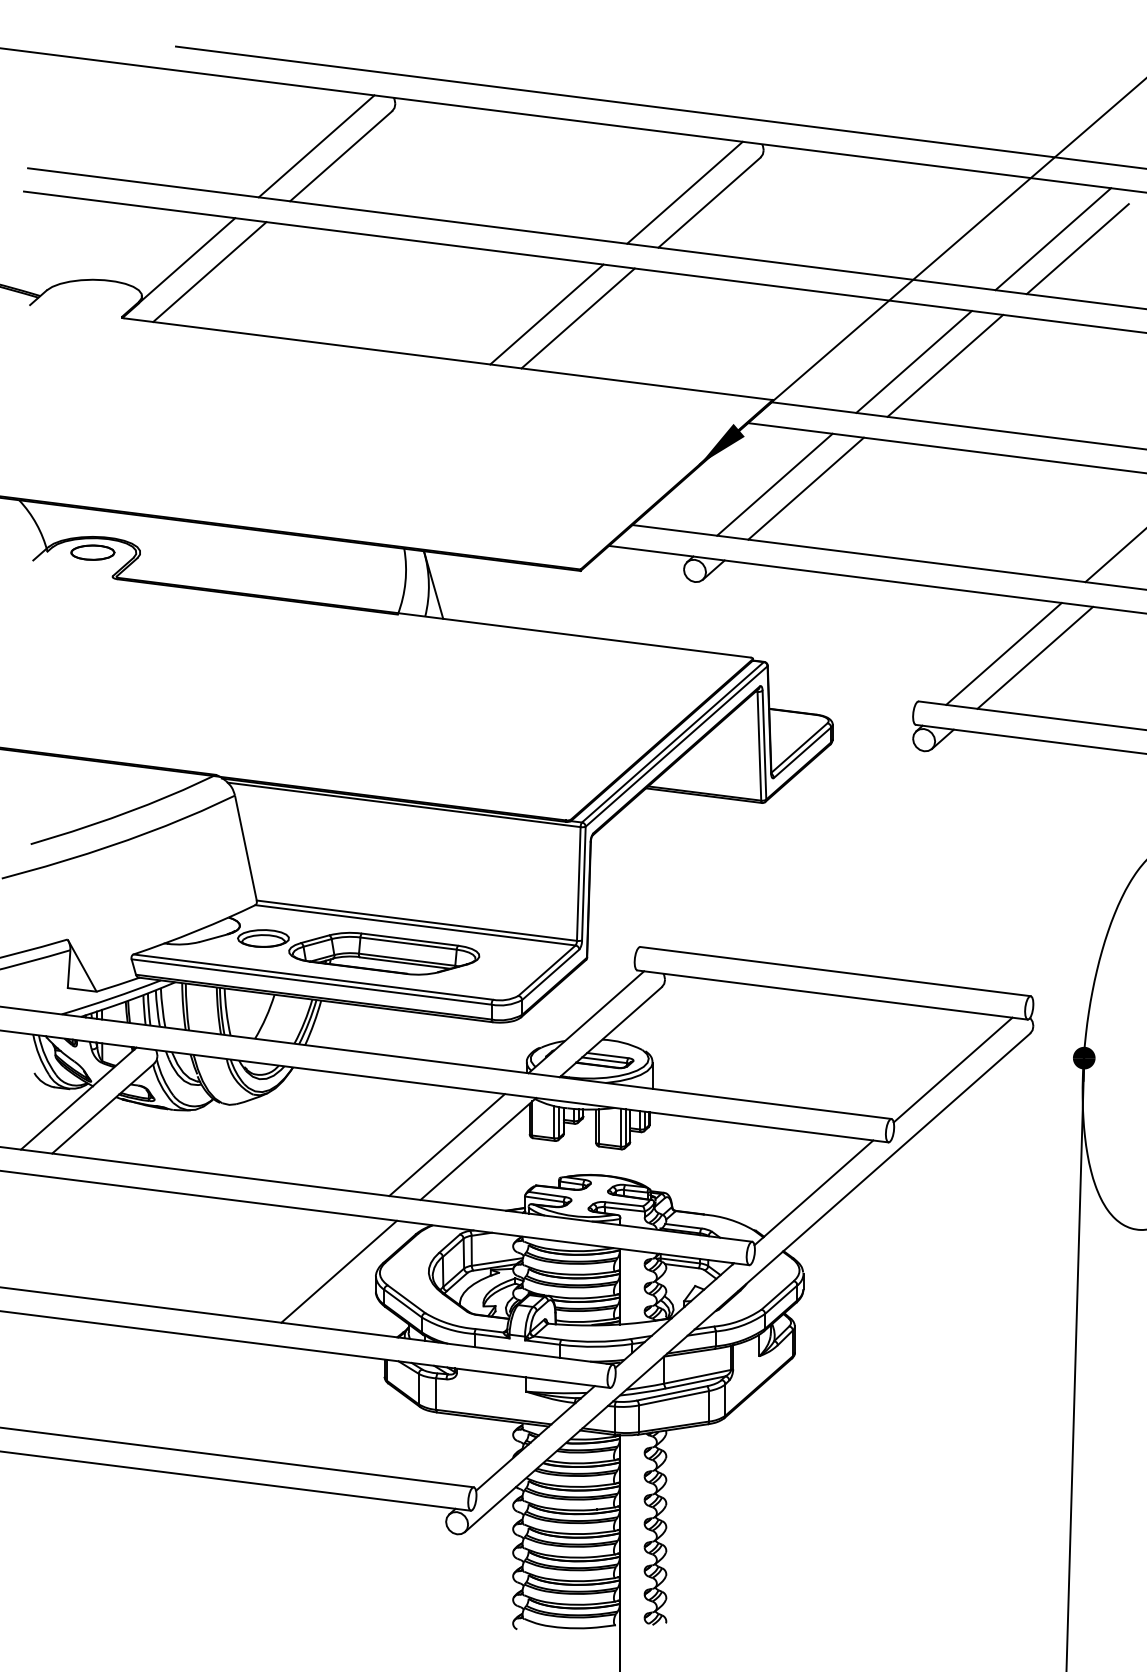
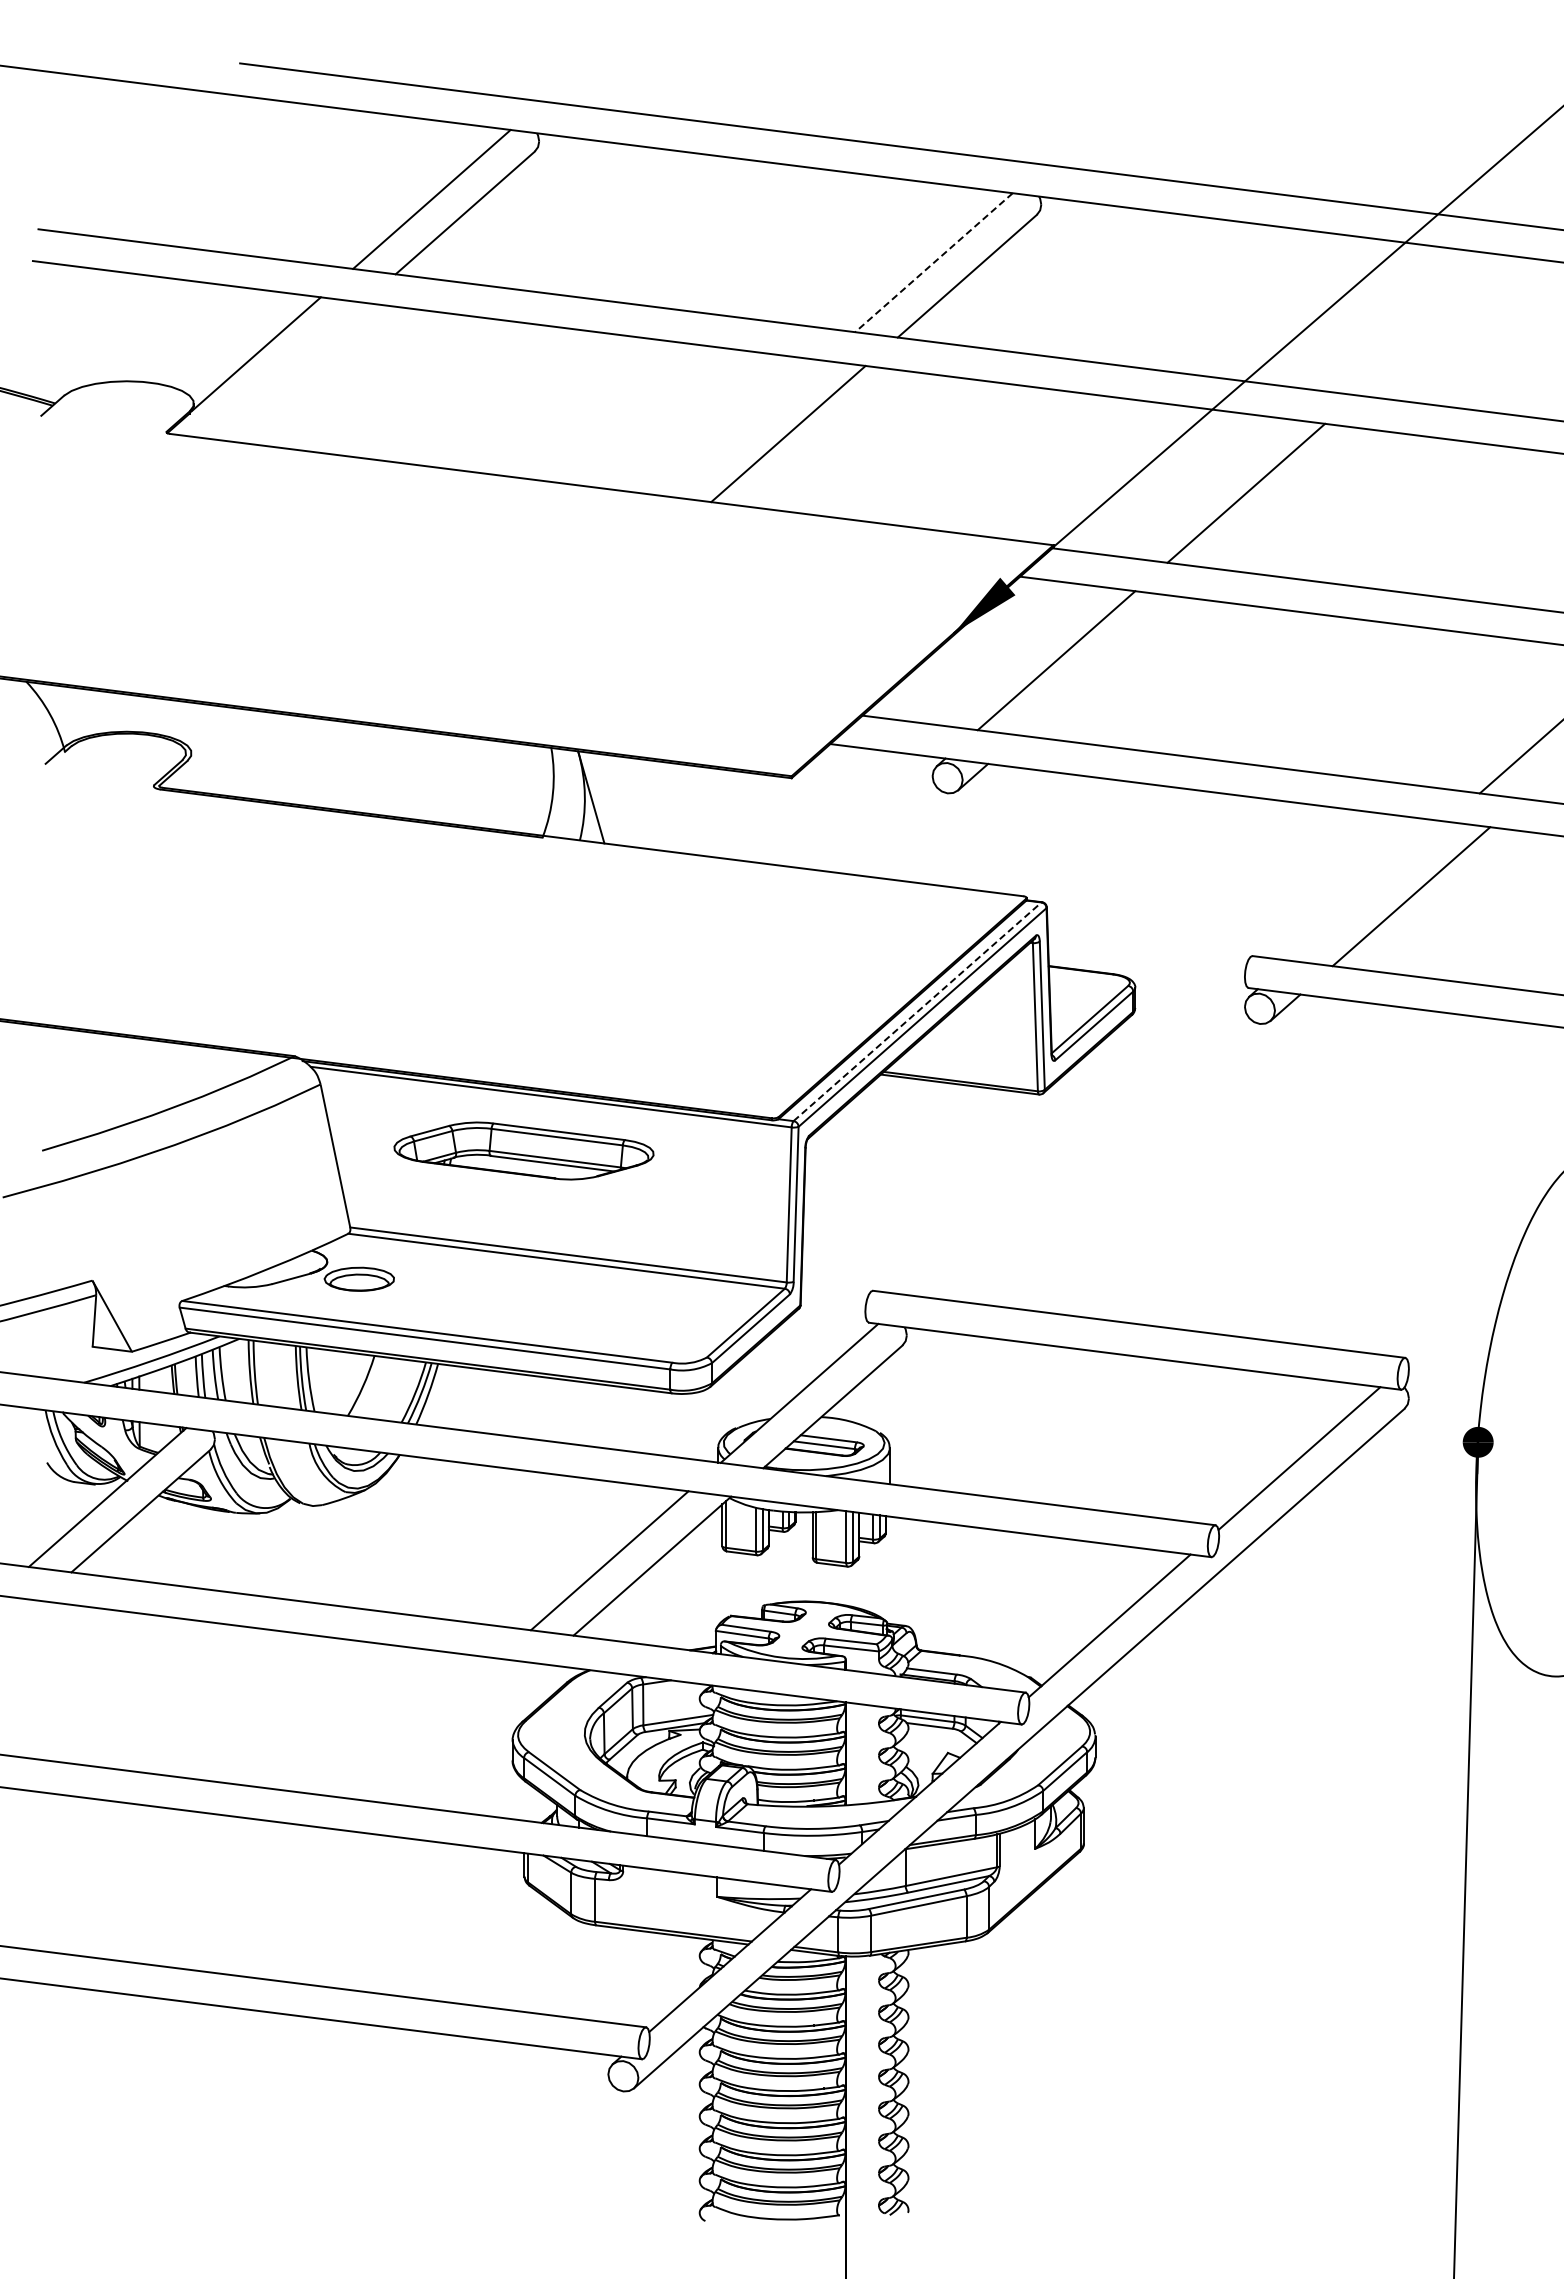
line: (684, 193) -> (933, 263), solid -> dashed
line: (1052, 238) -> (1435, 325), removed
line: (1077, 249) -> (1468, 339), removed
line: (210, 271) -> (286, 370), removed
line: (546, 314) -> (745, 428), removed
line: (945, 365) -> (1288, 498), removed
line: (805, 488) -> (1098, 665), removed
part: (92, 552) -> (126, 753), removed
line: (1003, 653) -> (1368, 890), removed
line: (672, 742) -> (917, 1011), solid -> dashed
part: (383, 953) -> (523, 1150), moved
line: (339, 1271) -> (462, 1733), removed

